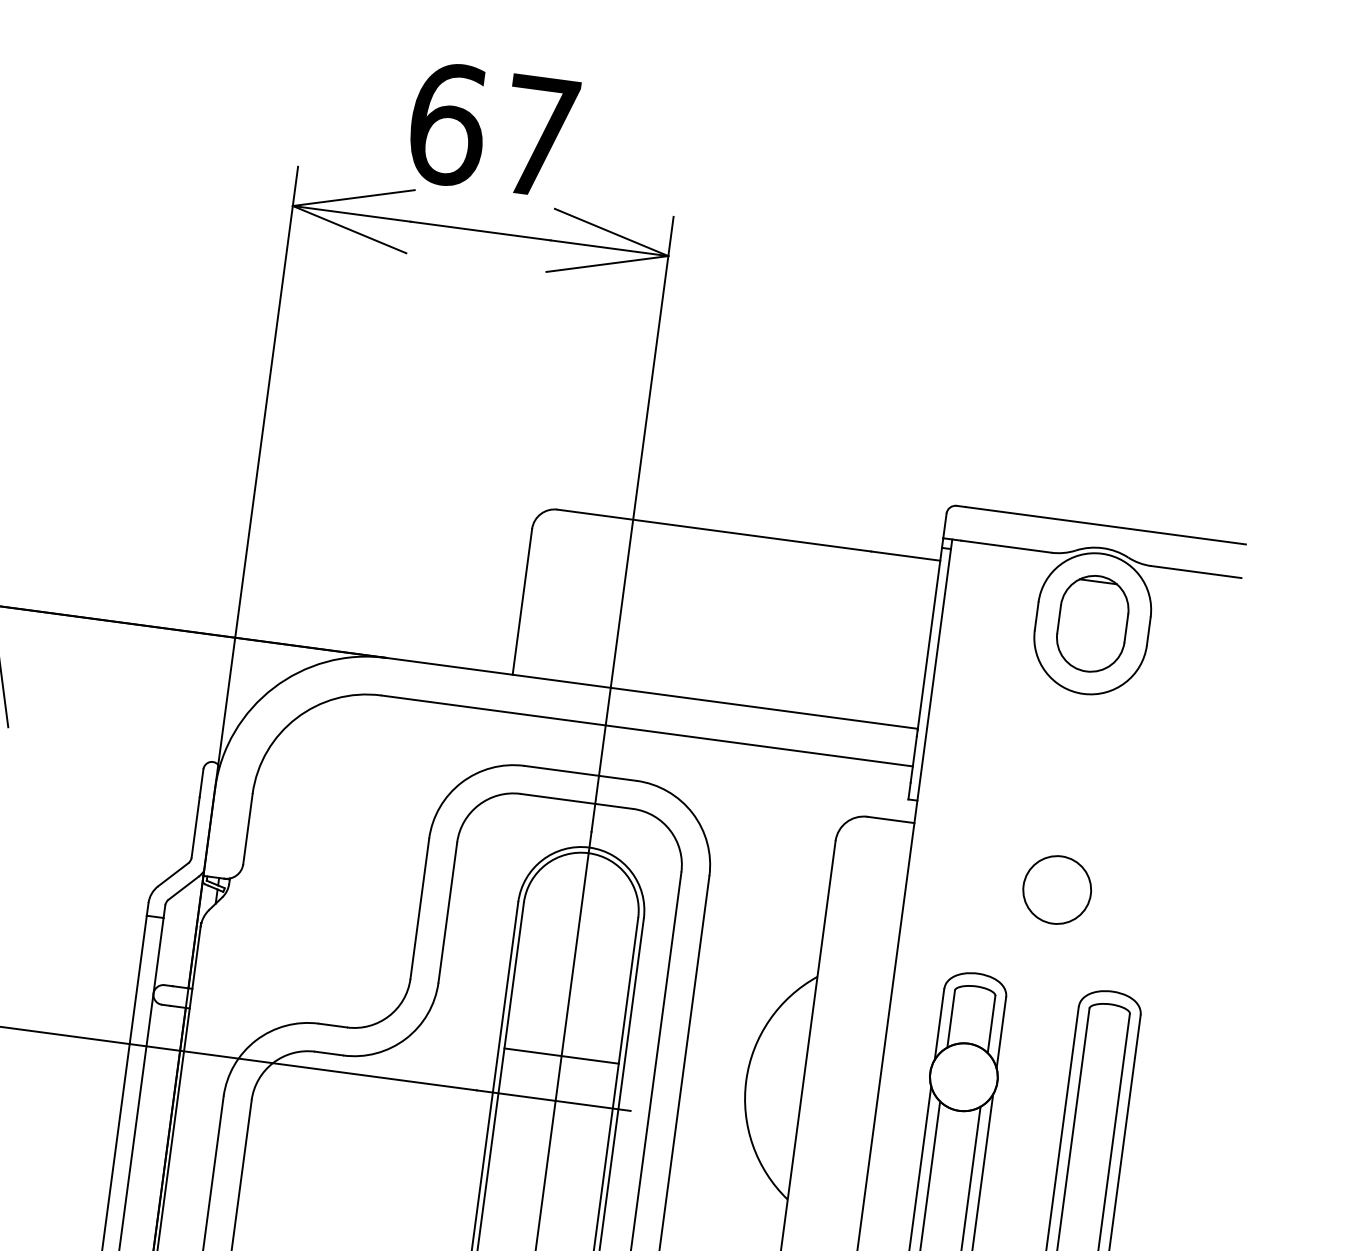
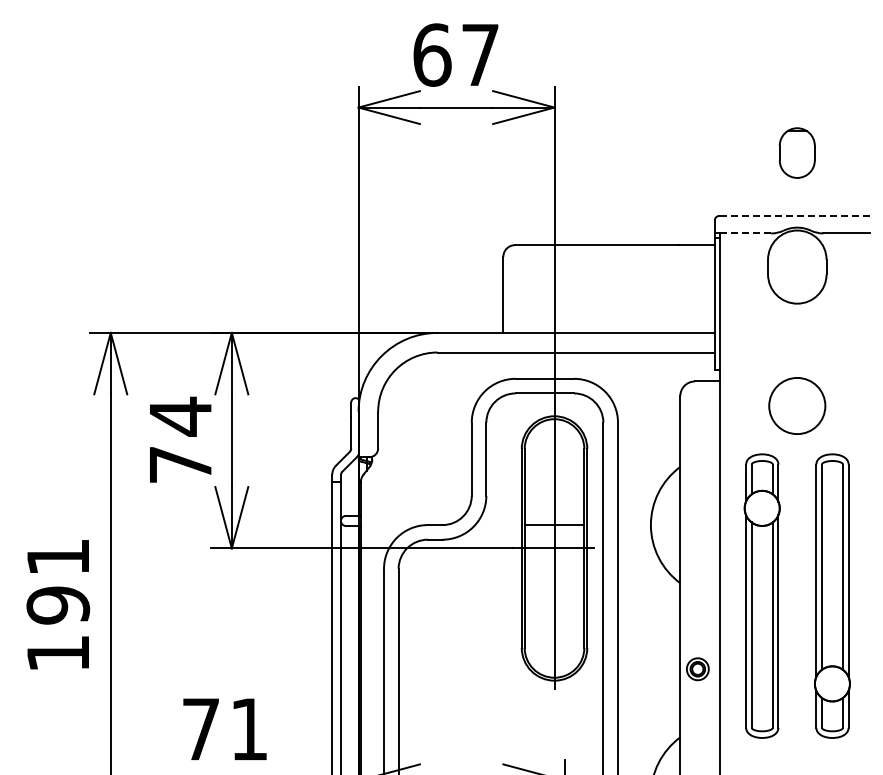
line: (1104, 524) -> (796, 215), solid -> dashed
line: (1005, 546) -> (747, 233), solid -> dashed
part: (1091, 622) -> (796, 152), moved
circle: (1055, 888) -> (796, 405), size x1.6

